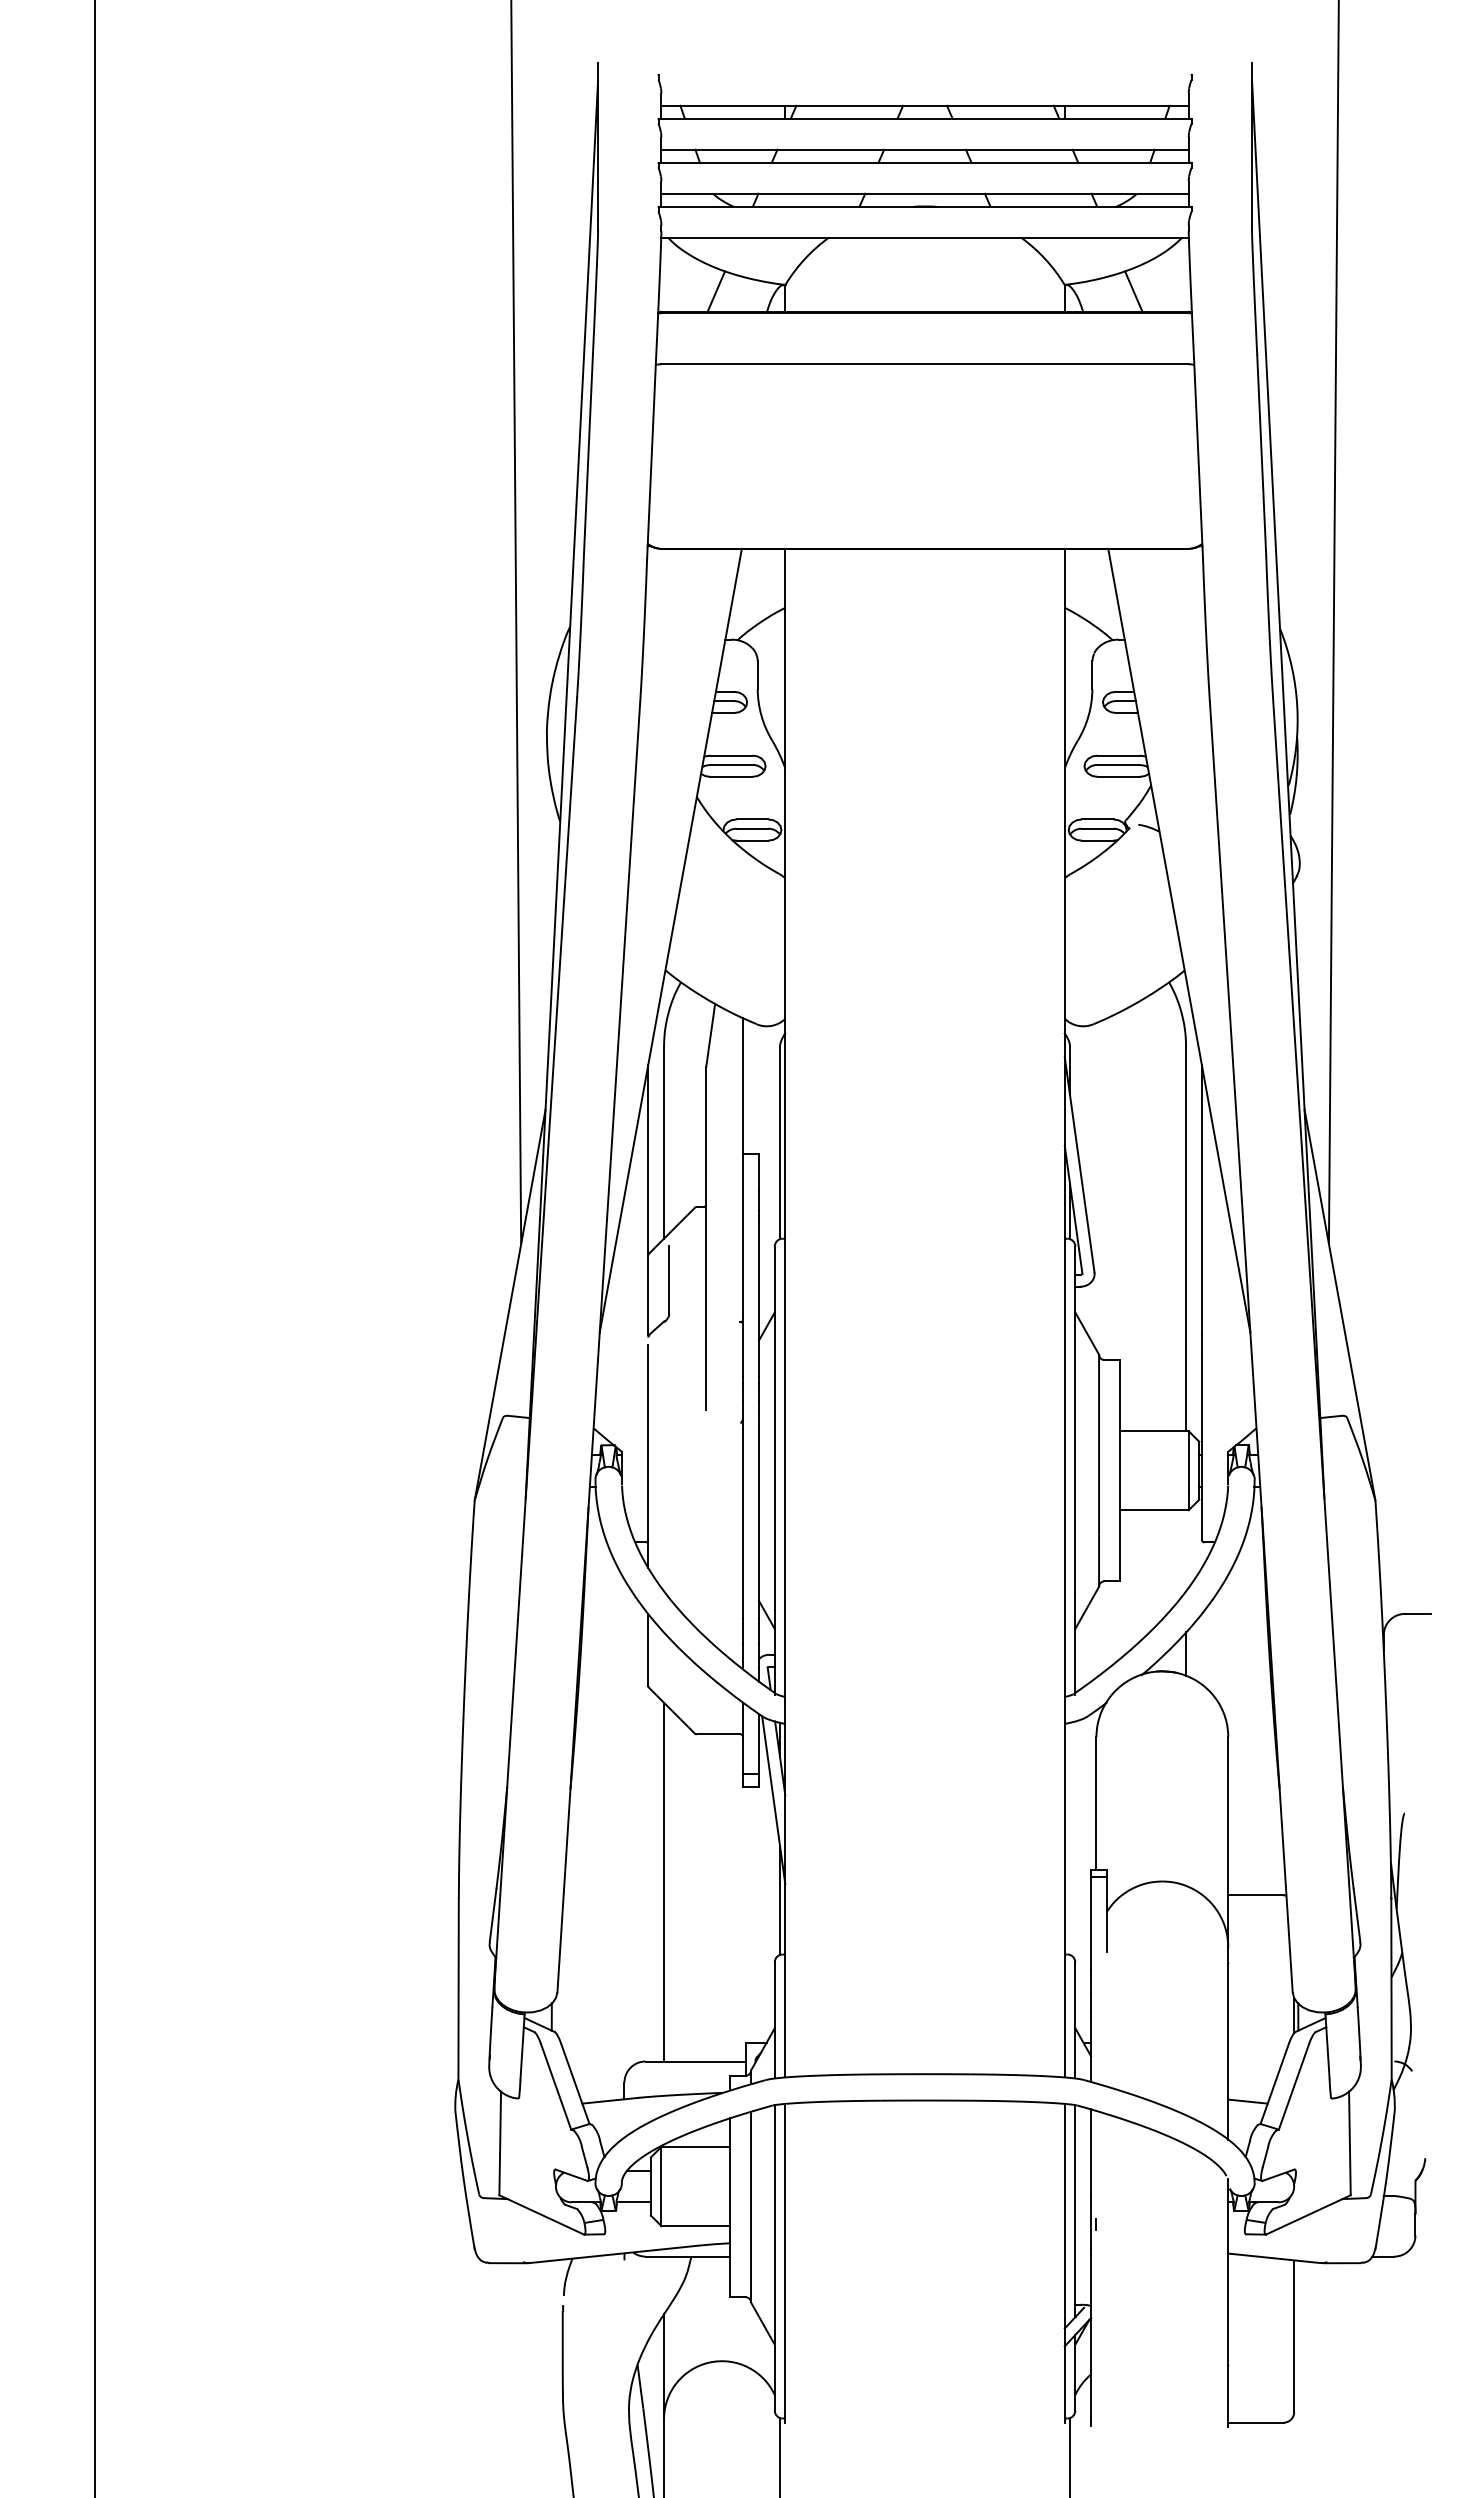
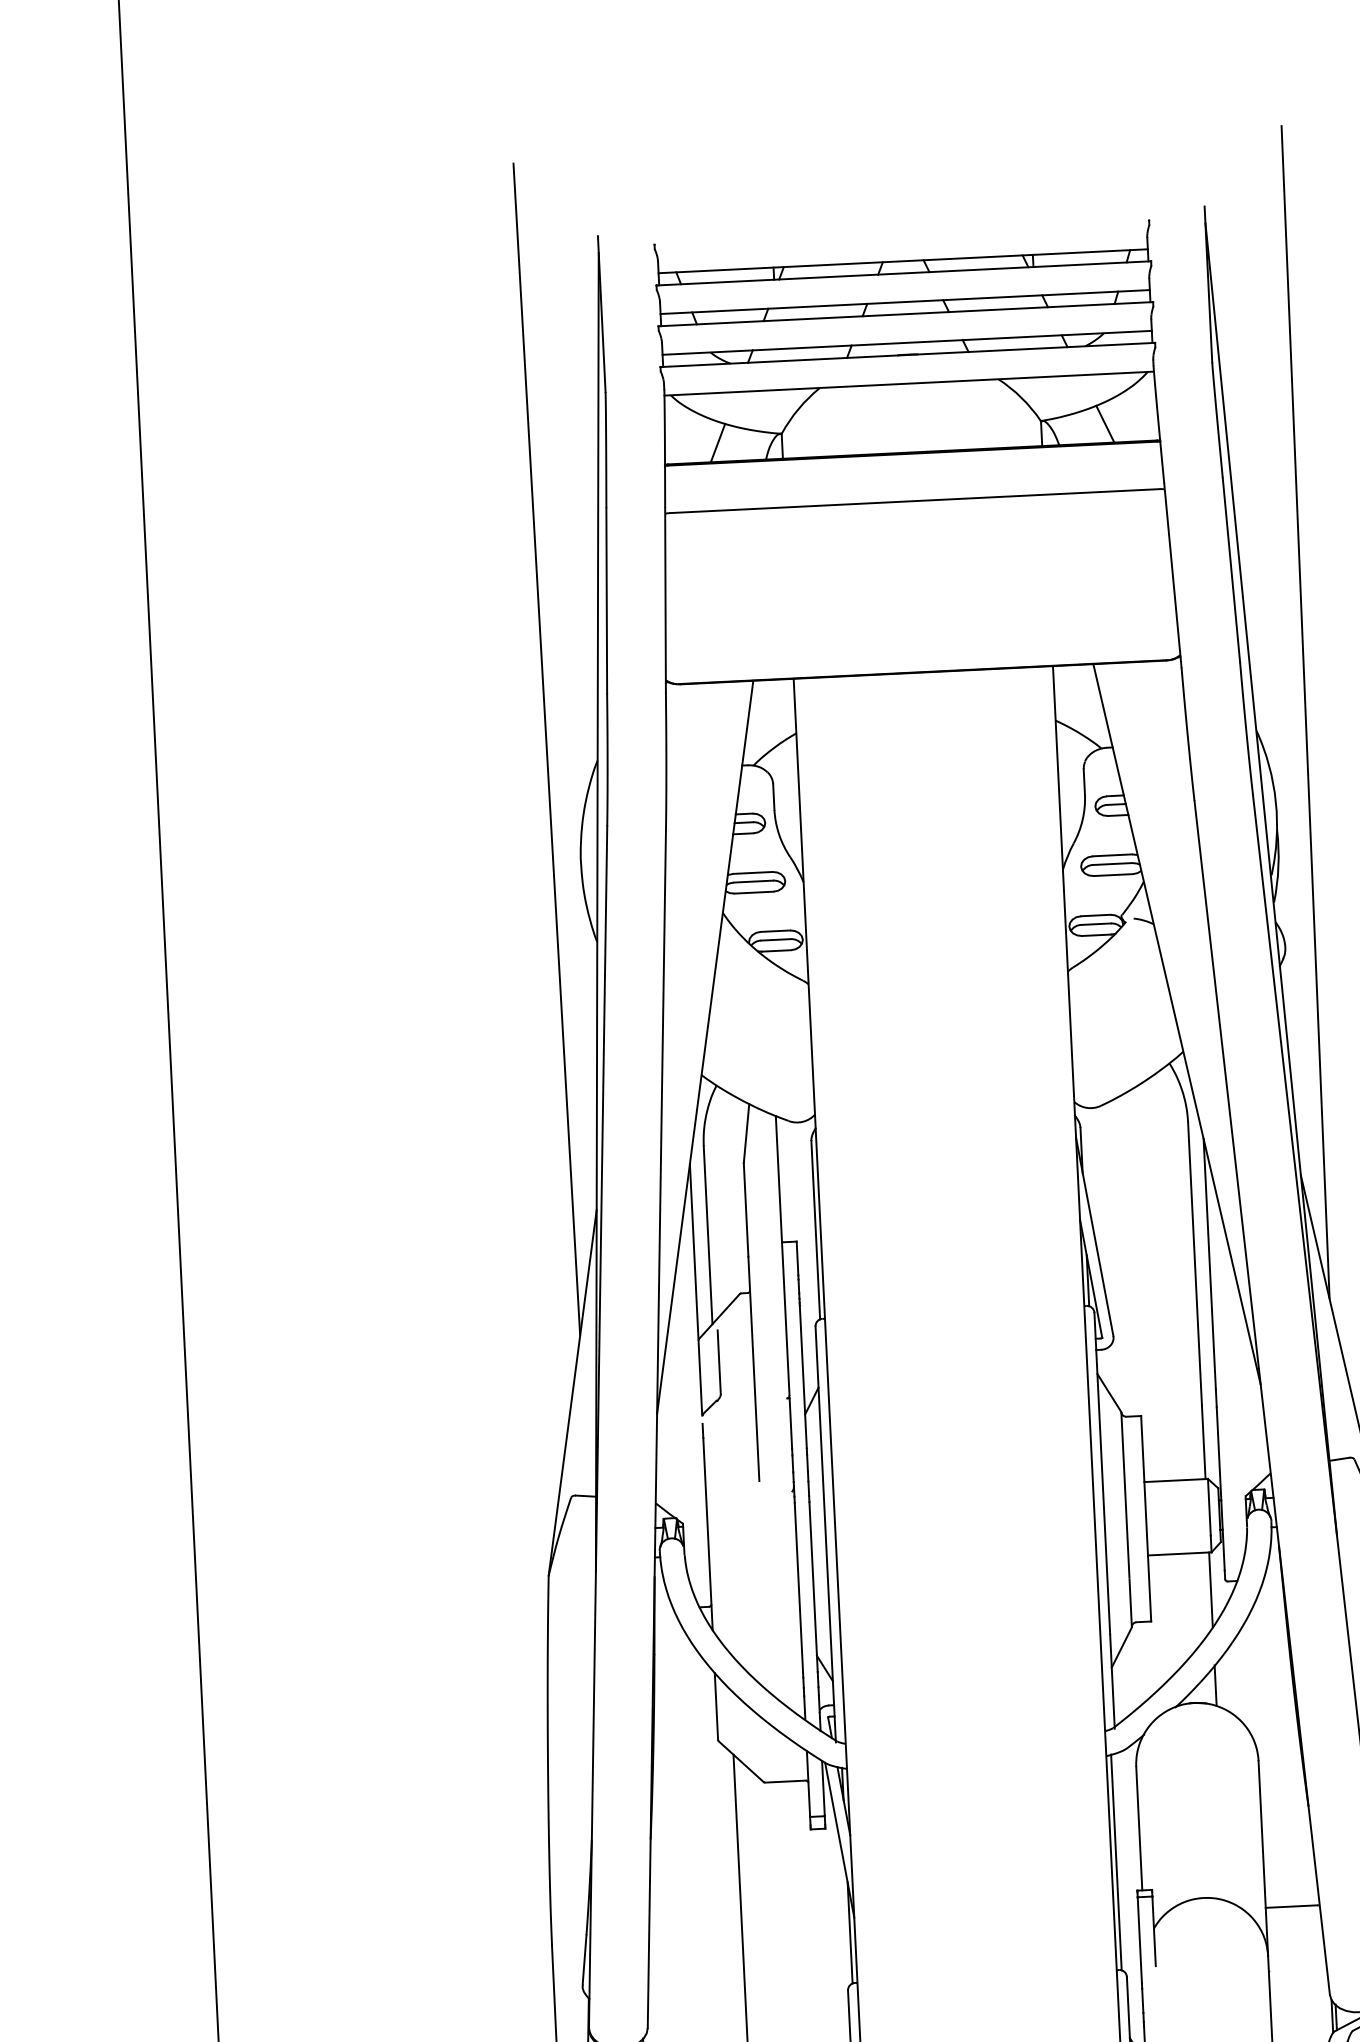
line: (1186, 1550) -> (1211, 1589), added
line: (1070, 1838) -> (1116, 1862), added

